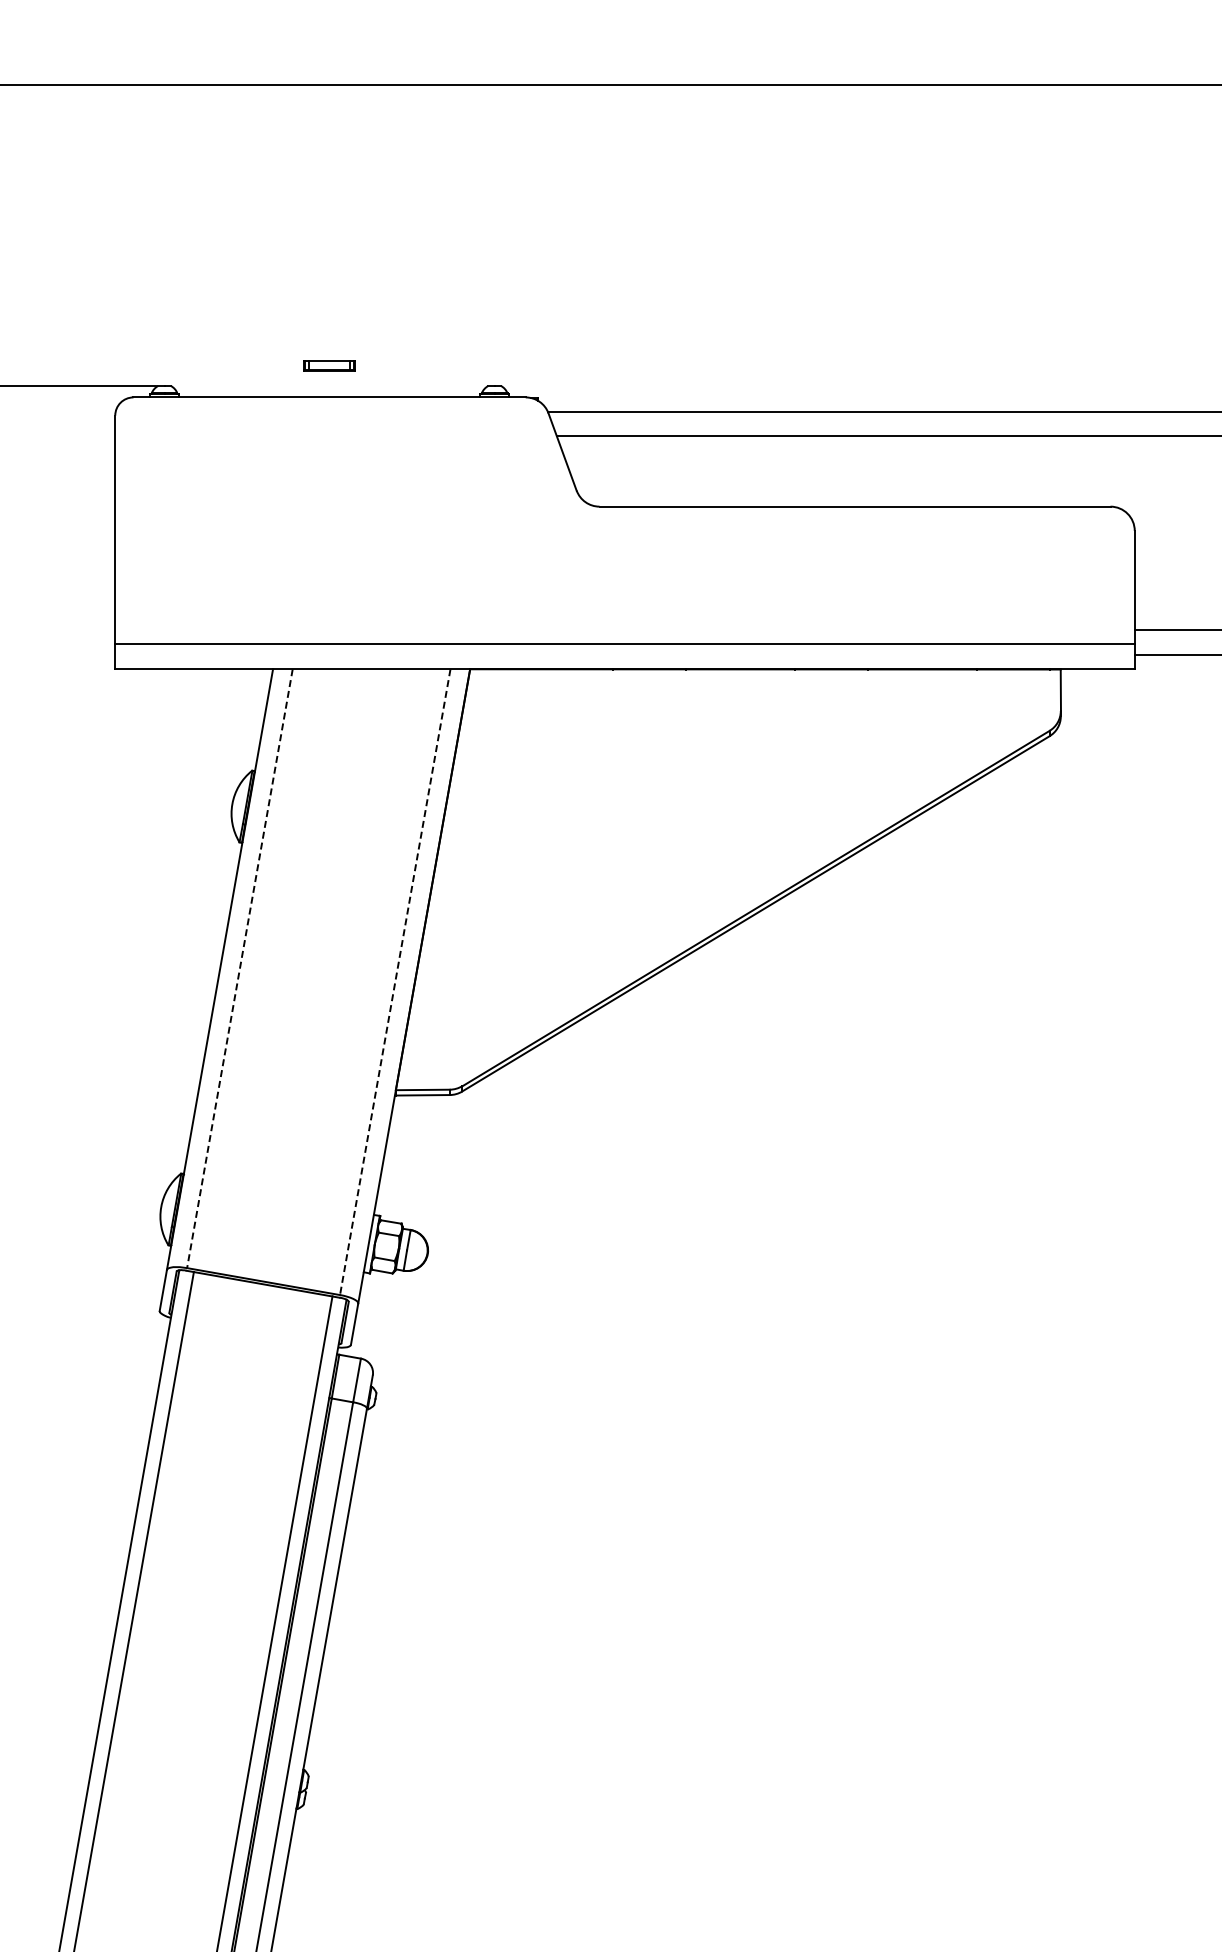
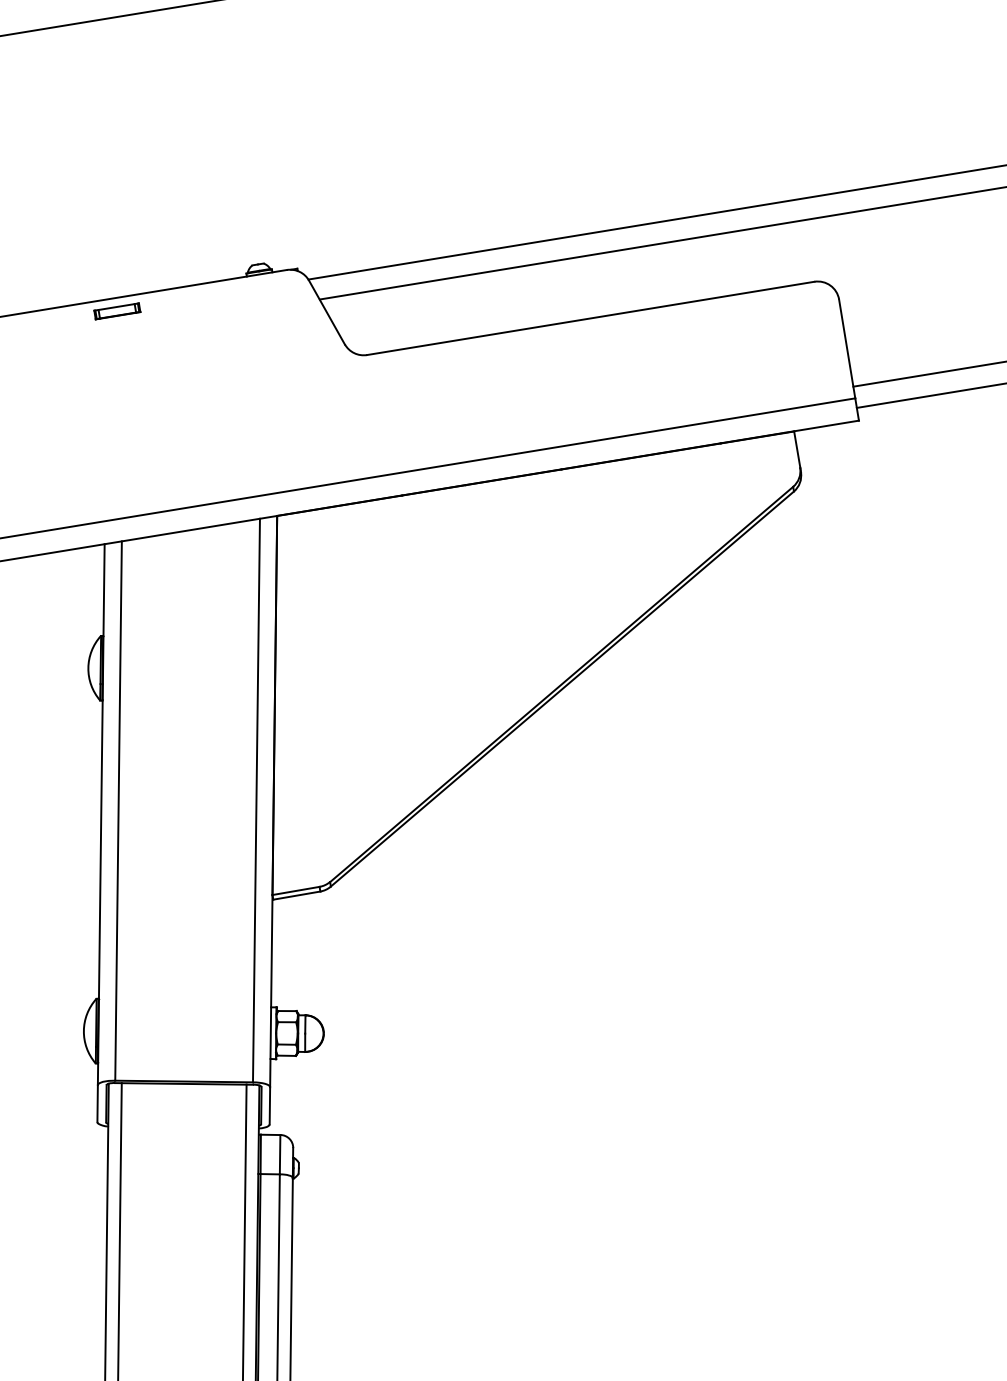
part: (329, 365) -> (117, 311), moved
line: (239, 969) -> (118, 811), dashed -> solid
line: (395, 982) -> (256, 800), dashed -> solid

